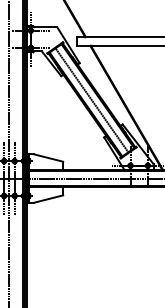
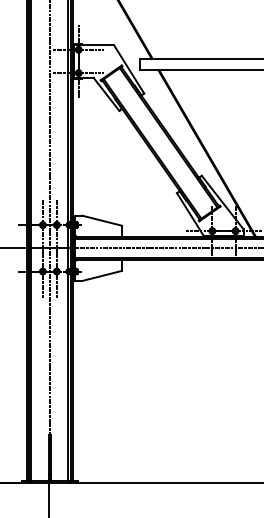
line: (91, 99) -> (160, 142), removed

